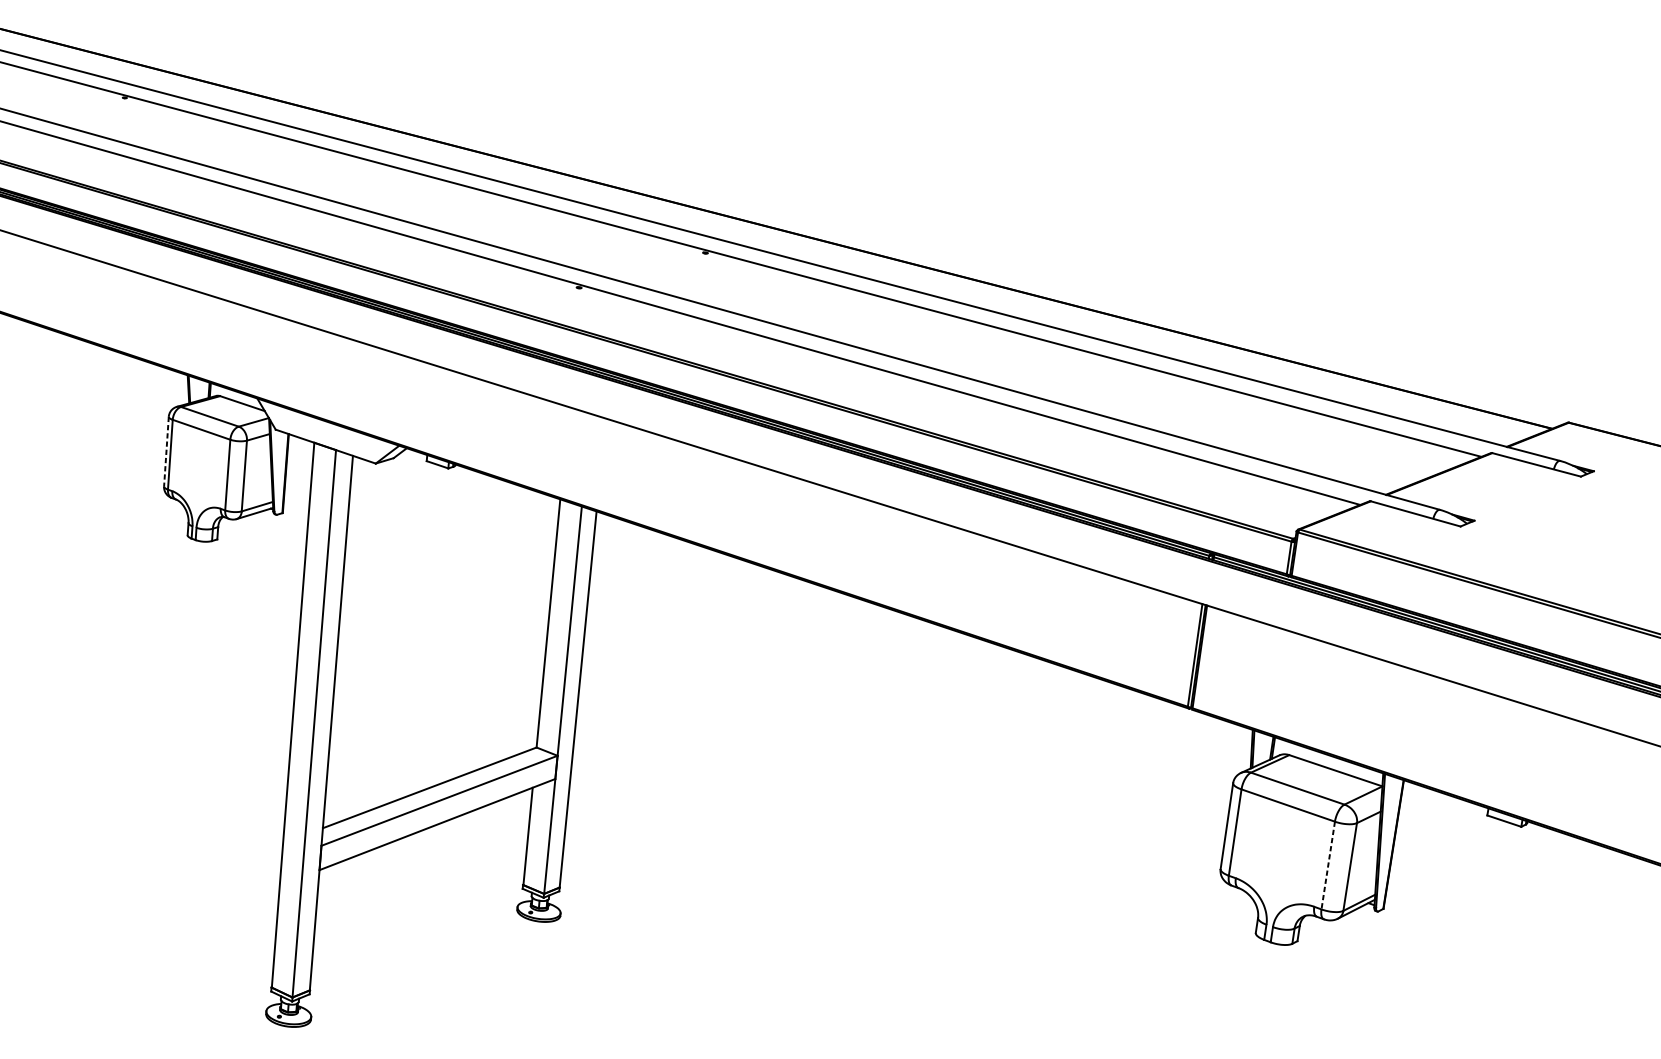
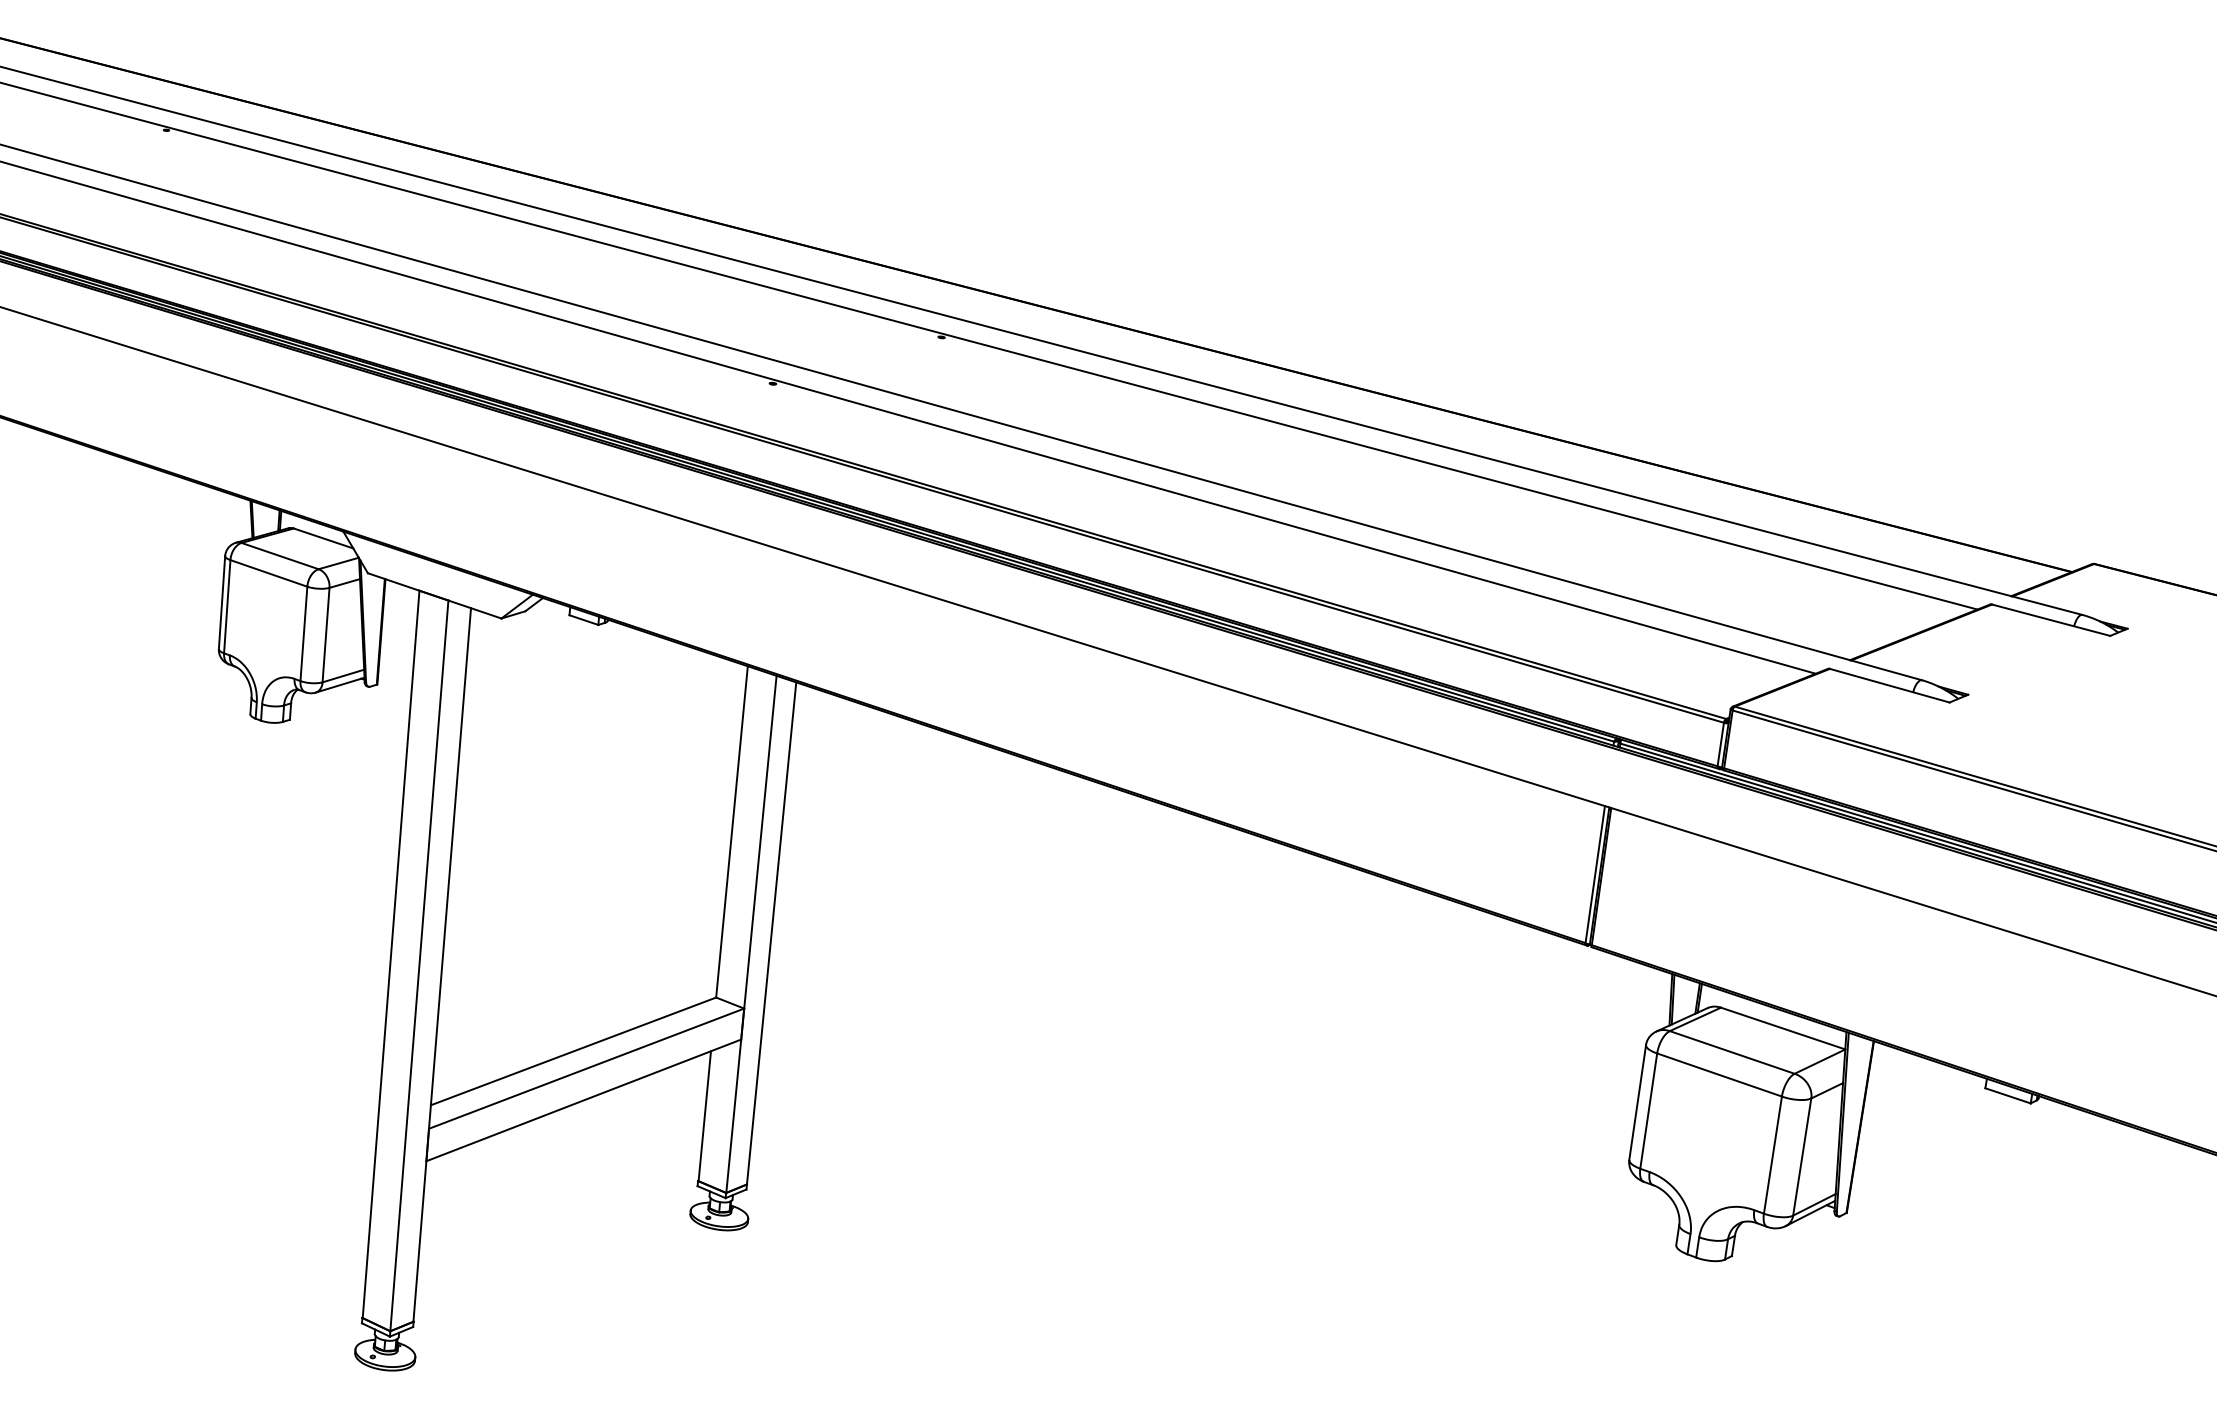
line: (166, 451) -> (222, 602), dashed -> solid
line: (1327, 865) -> (1772, 1155), dashed -> solid

